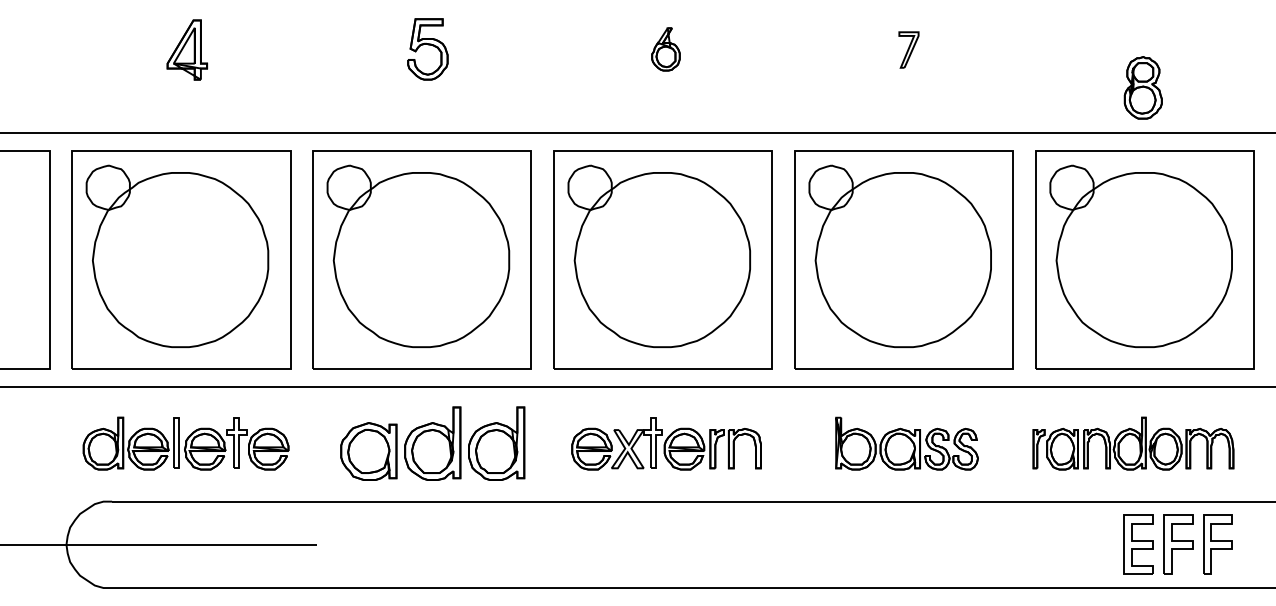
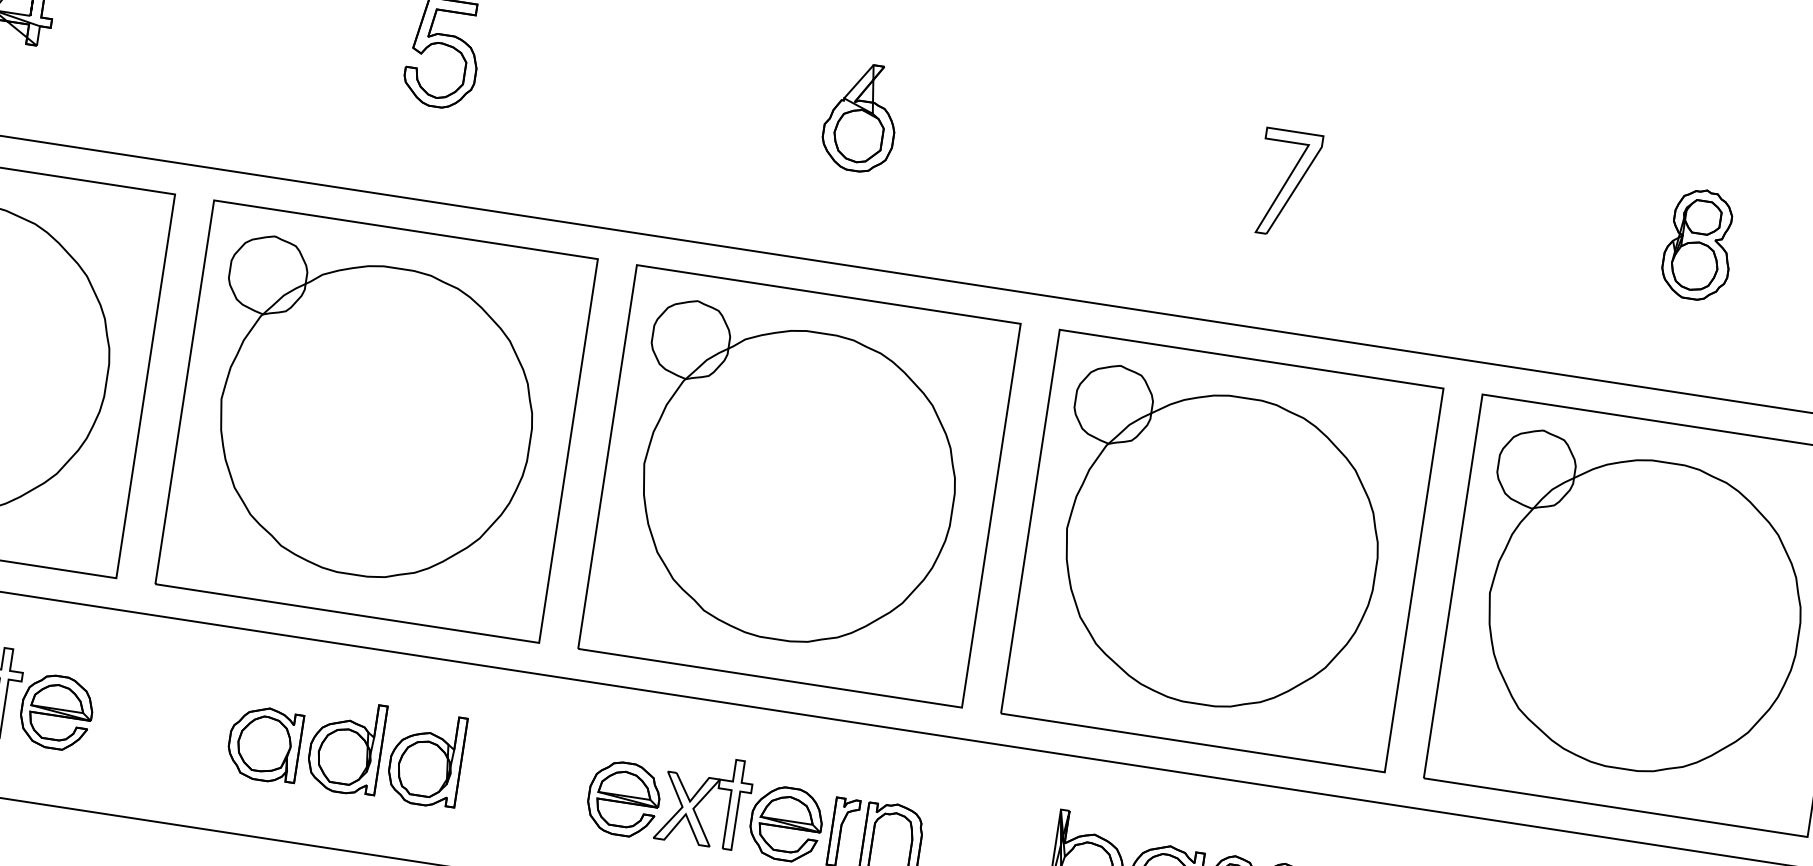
part: (665, 49) -> (860, 117), size x1.43
part: (908, 49) -> (1286, 182), size x1.67
part: (1142, 87) -> (1697, 243), moved
part: (432, 443) -> (345, 746), size x0.71

